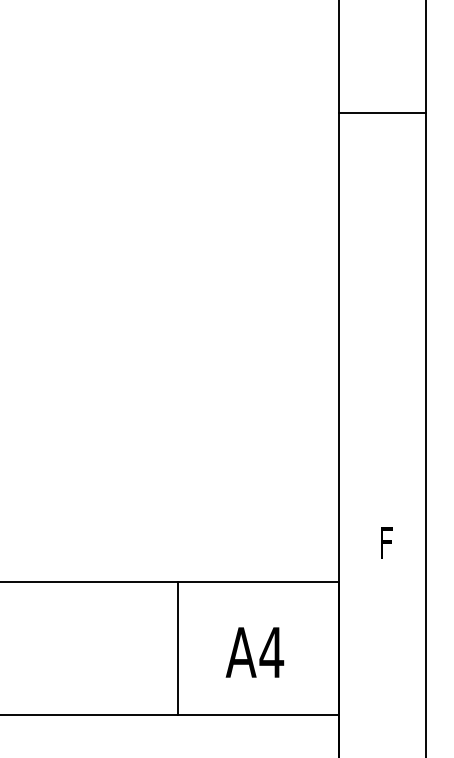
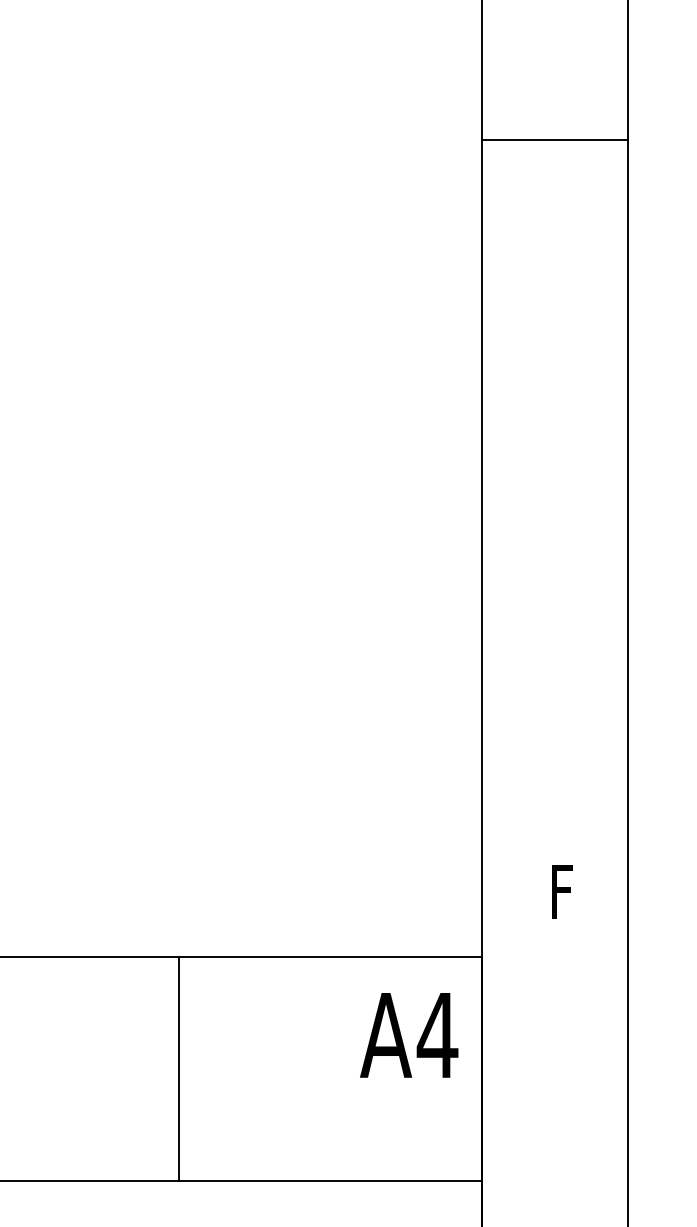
line: (382, 113) -> (555, 140), moved
line: (177, 648) -> (179, 1069), moved
text: (254, 652) -> (408, 1035), moved

